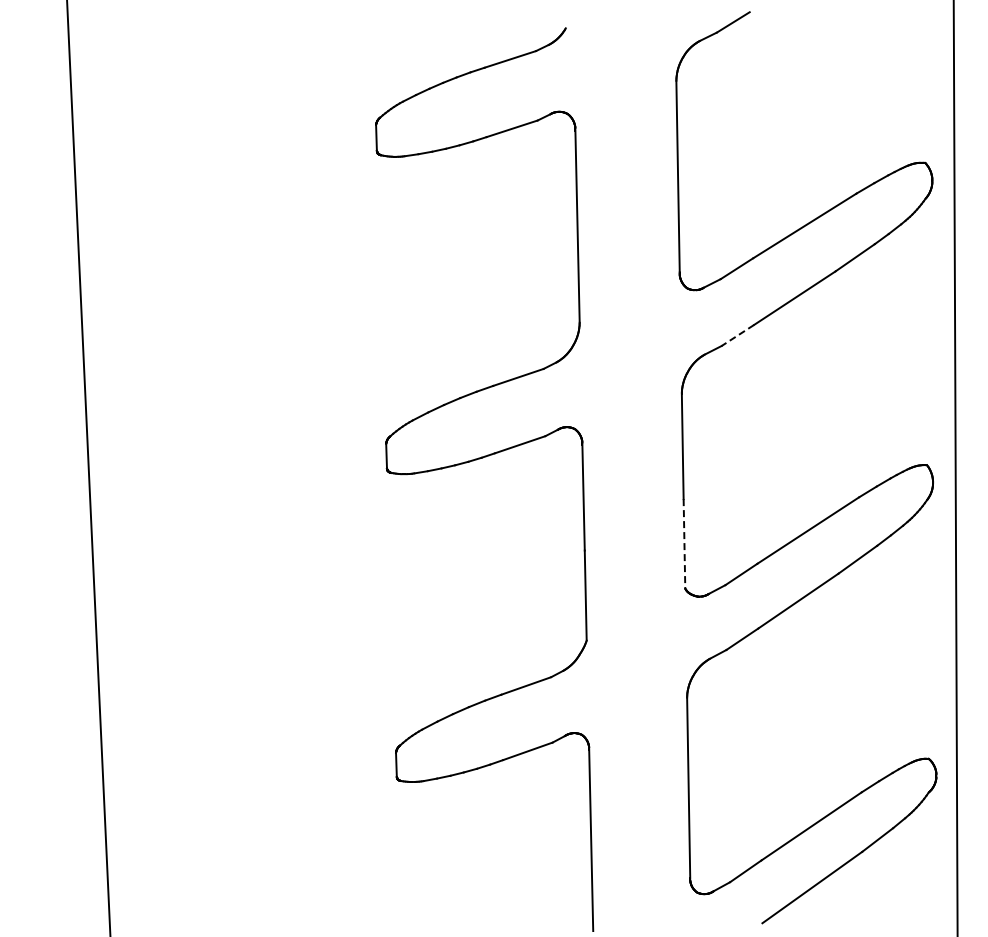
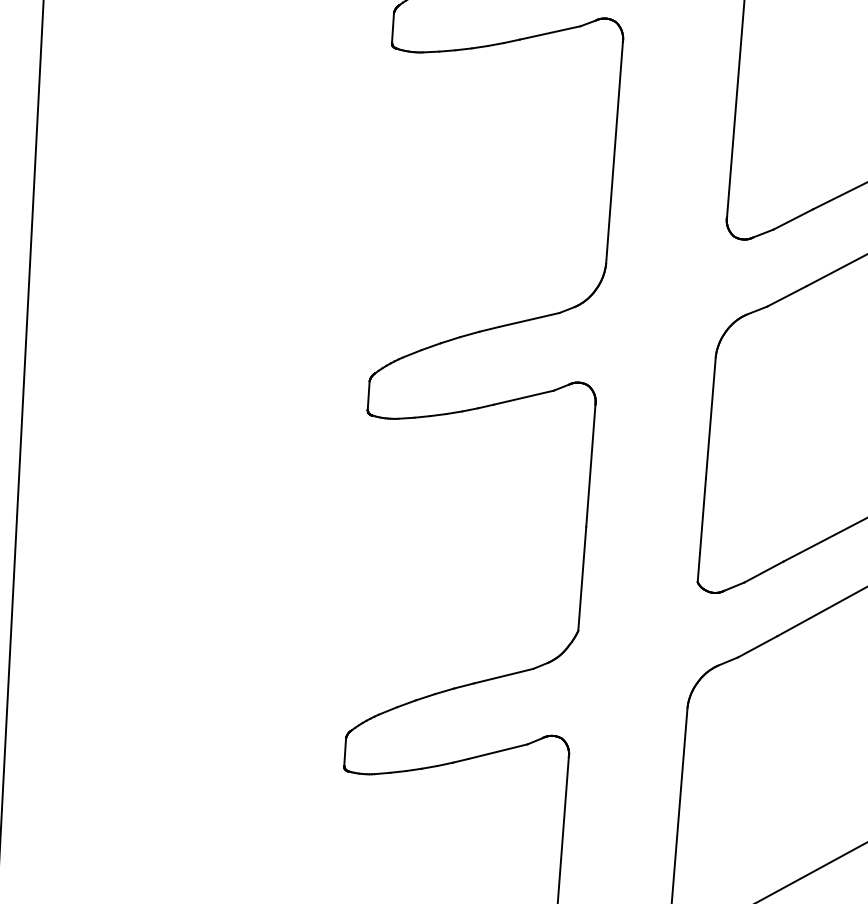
line: (737, 335) -> (786, 296), dashed -> solid
line: (684, 543) -> (701, 529), dashed -> solid

